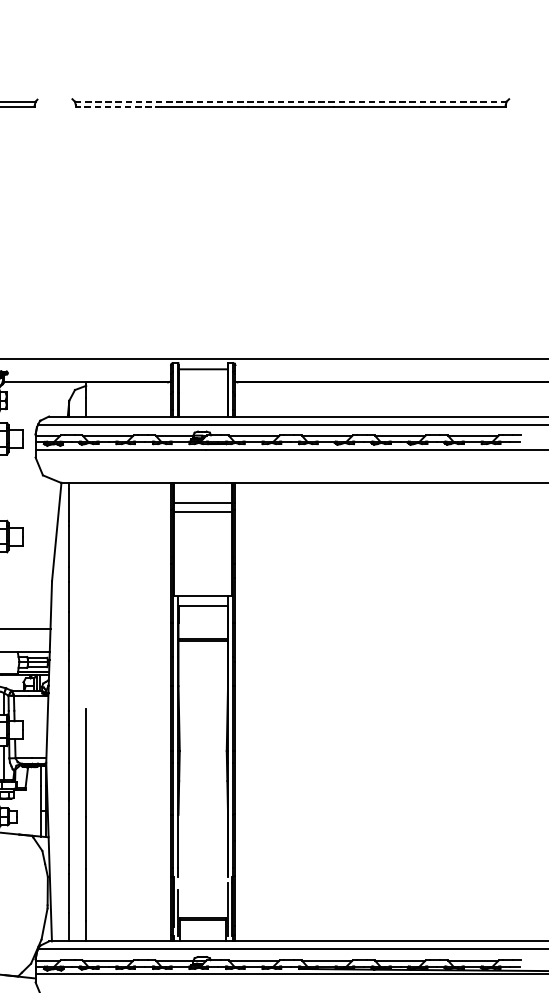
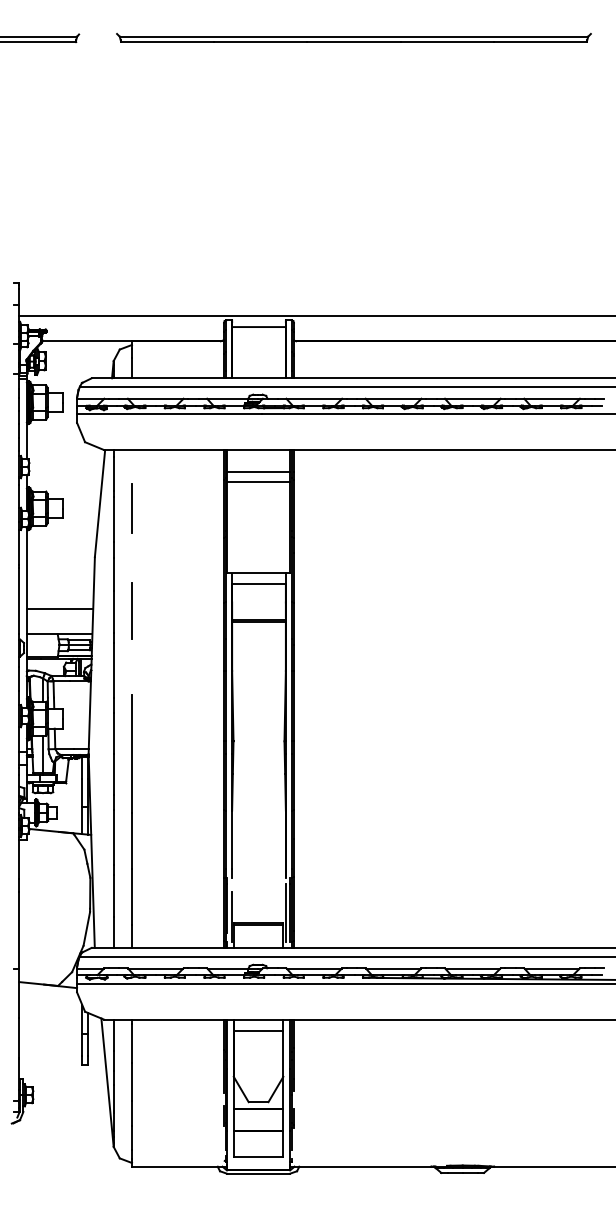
line: (291, 101) -> (354, 36), dashed -> solid
line: (118, 107) -> (167, 42), dashed -> solid
line: (85, 535) -> (131, 507), added
line: (85, 630) -> (131, 610), added

